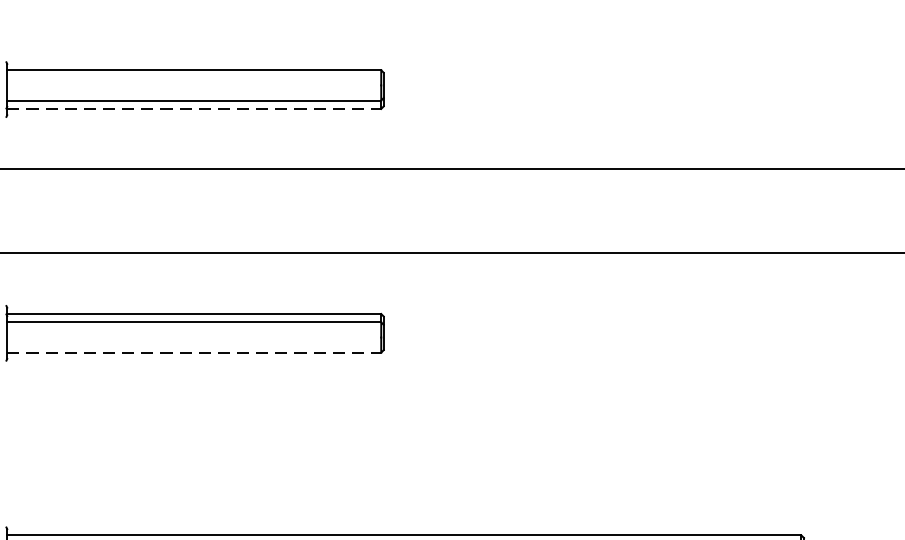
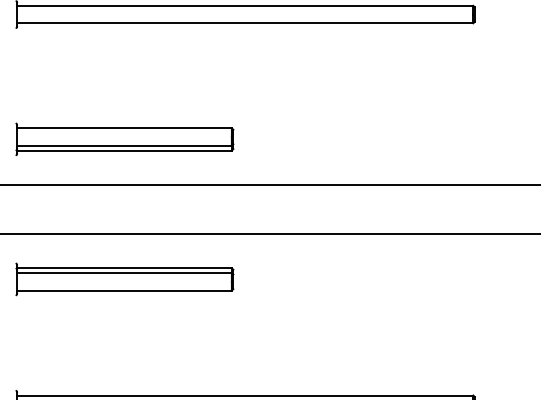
line: (194, 108) -> (124, 150), dashed -> solid
line: (194, 352) -> (124, 290), dashed -> solid

